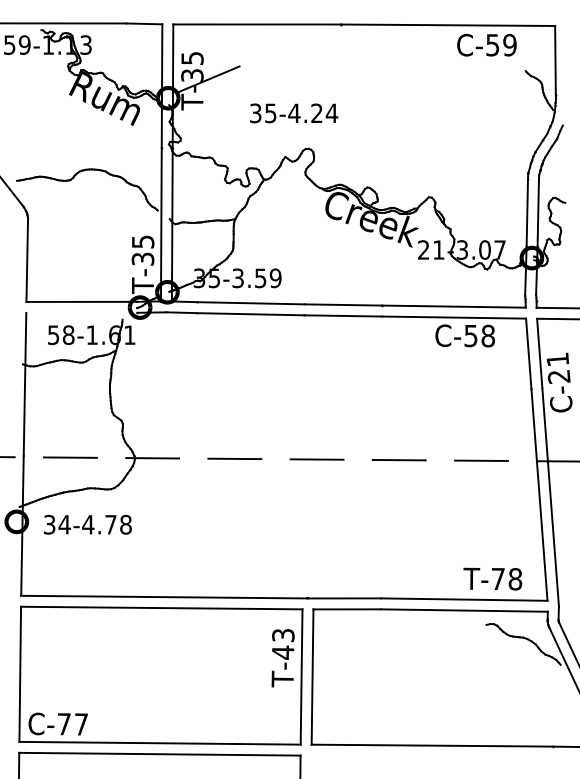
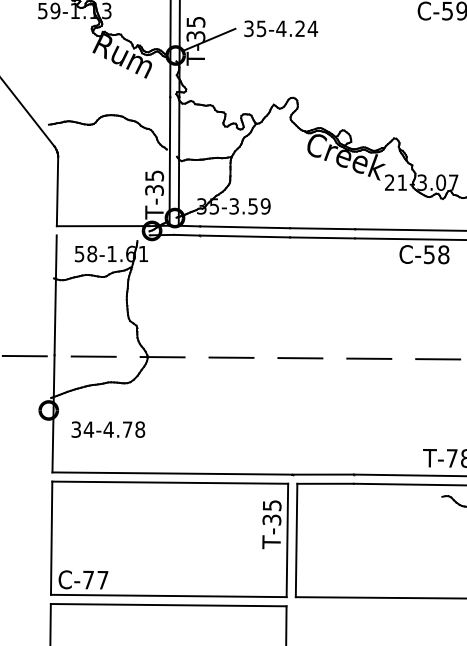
text: (294, 113) -> (281, 28), moved
text: (87, 524) -> (108, 429), moved
text: (282, 644) -> (271, 513), T-43 -> T-35

